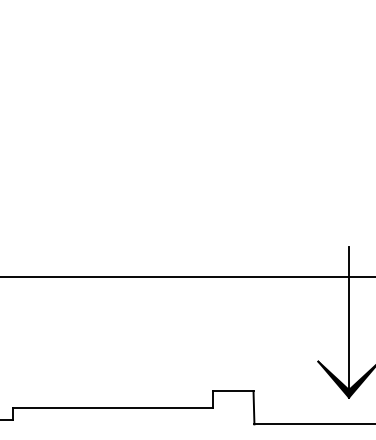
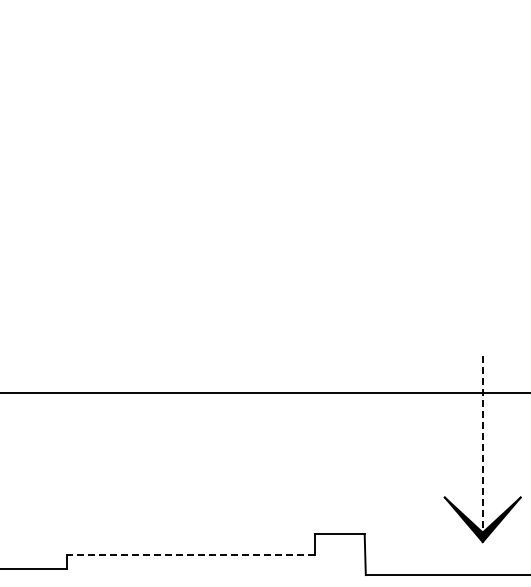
line: (348, 322) -> (482, 449), solid -> dashed
line: (113, 408) -> (191, 555), solid -> dashed

